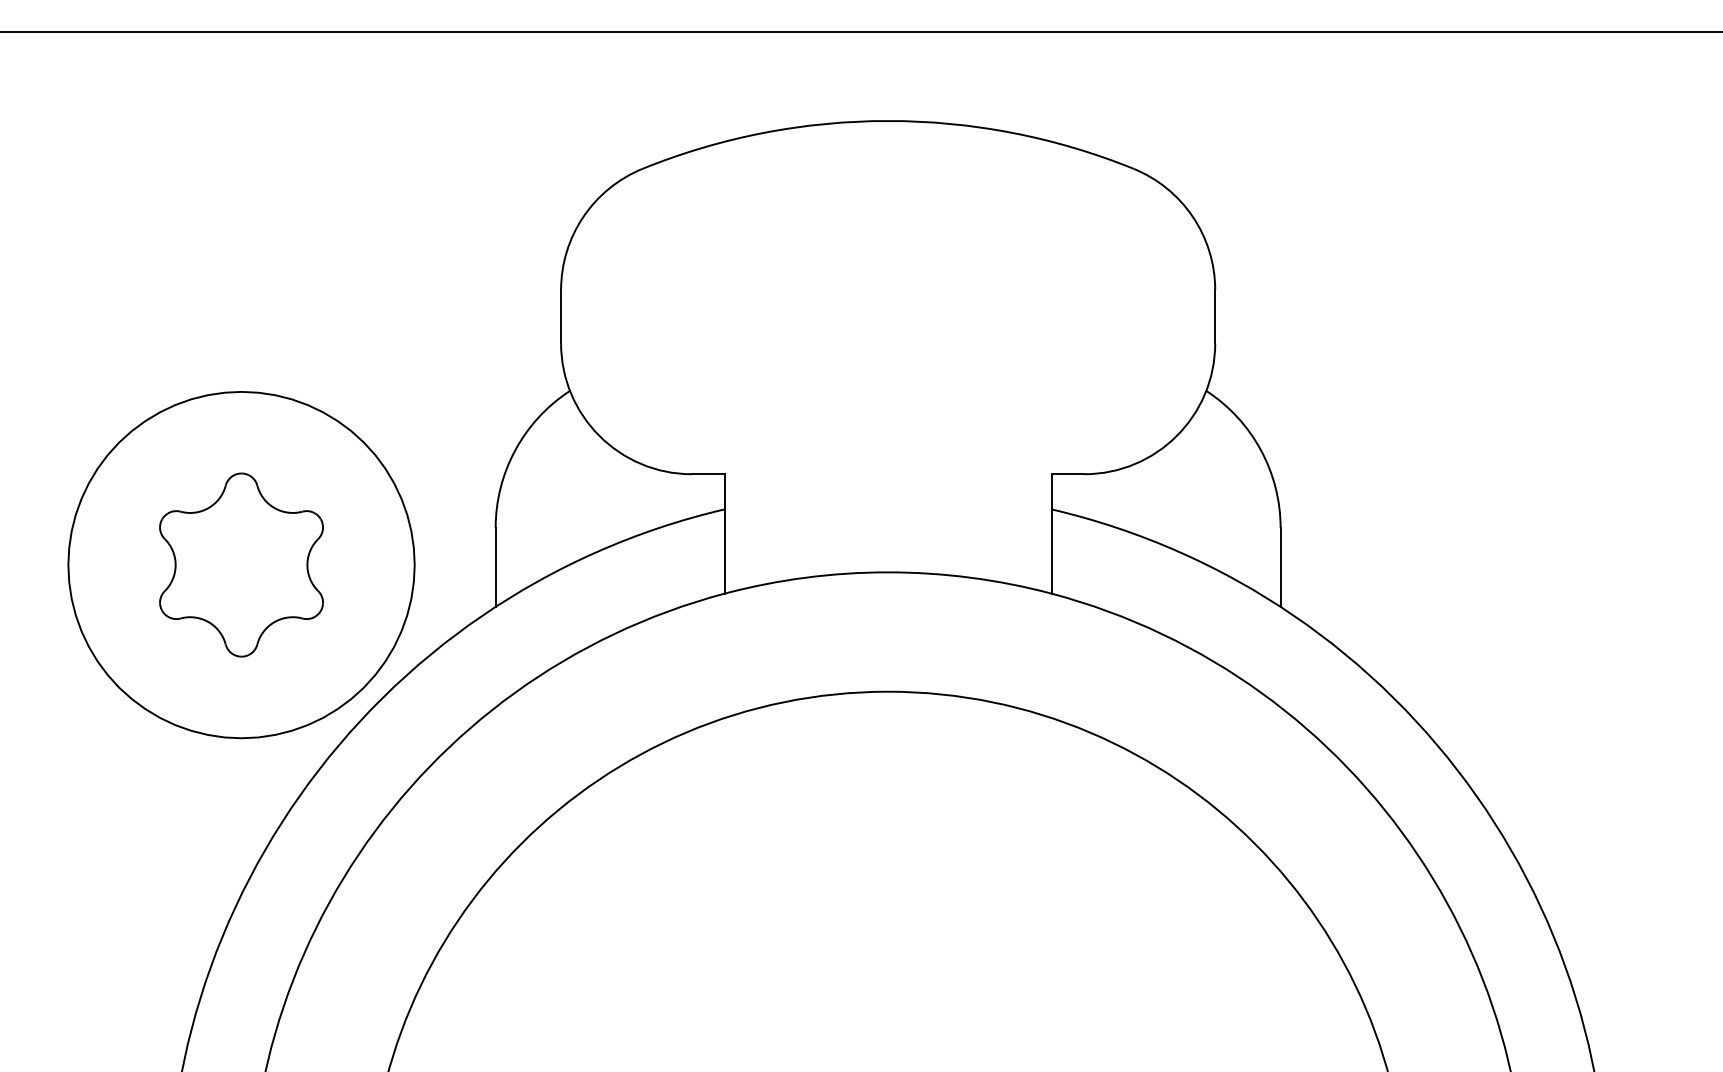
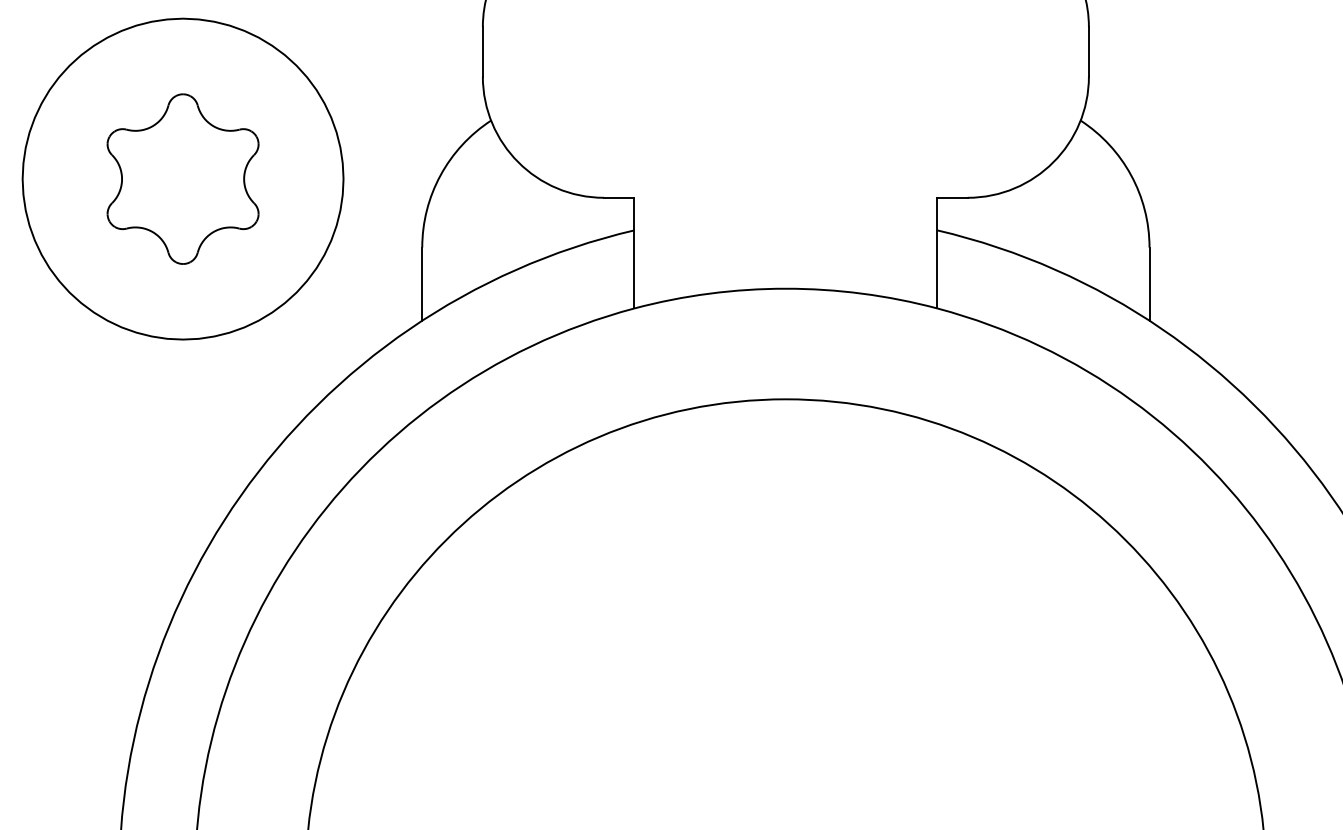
part: (241, 565) -> (183, 179), moved

